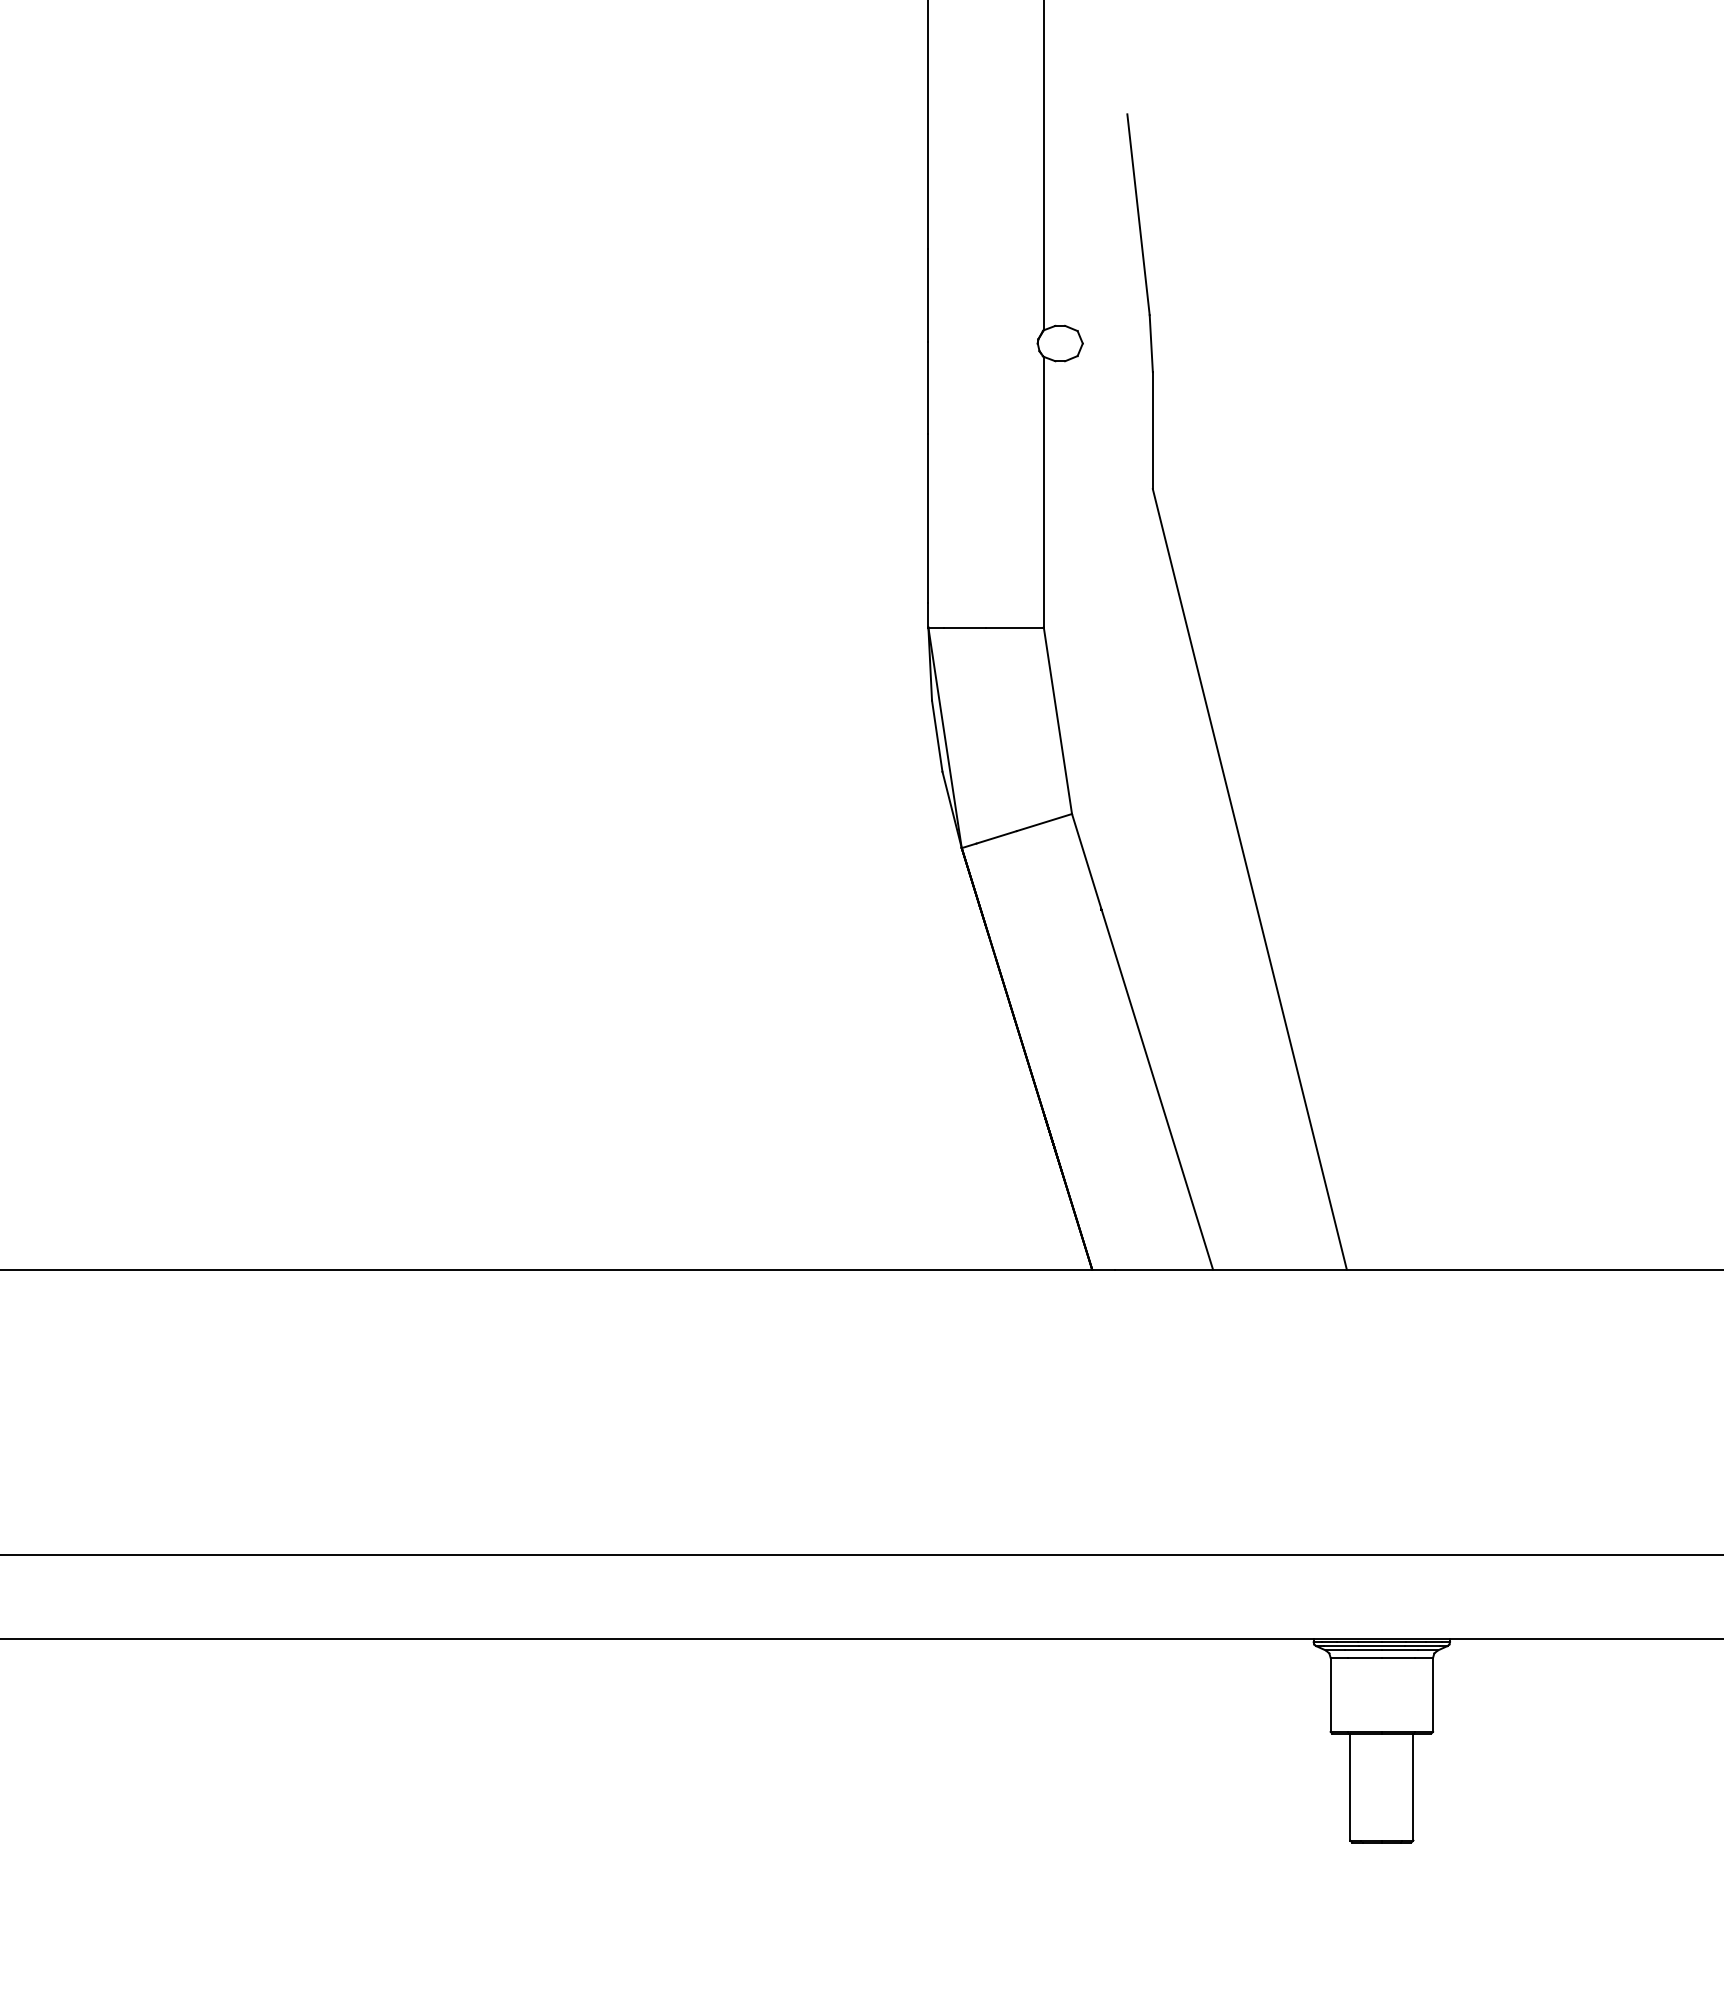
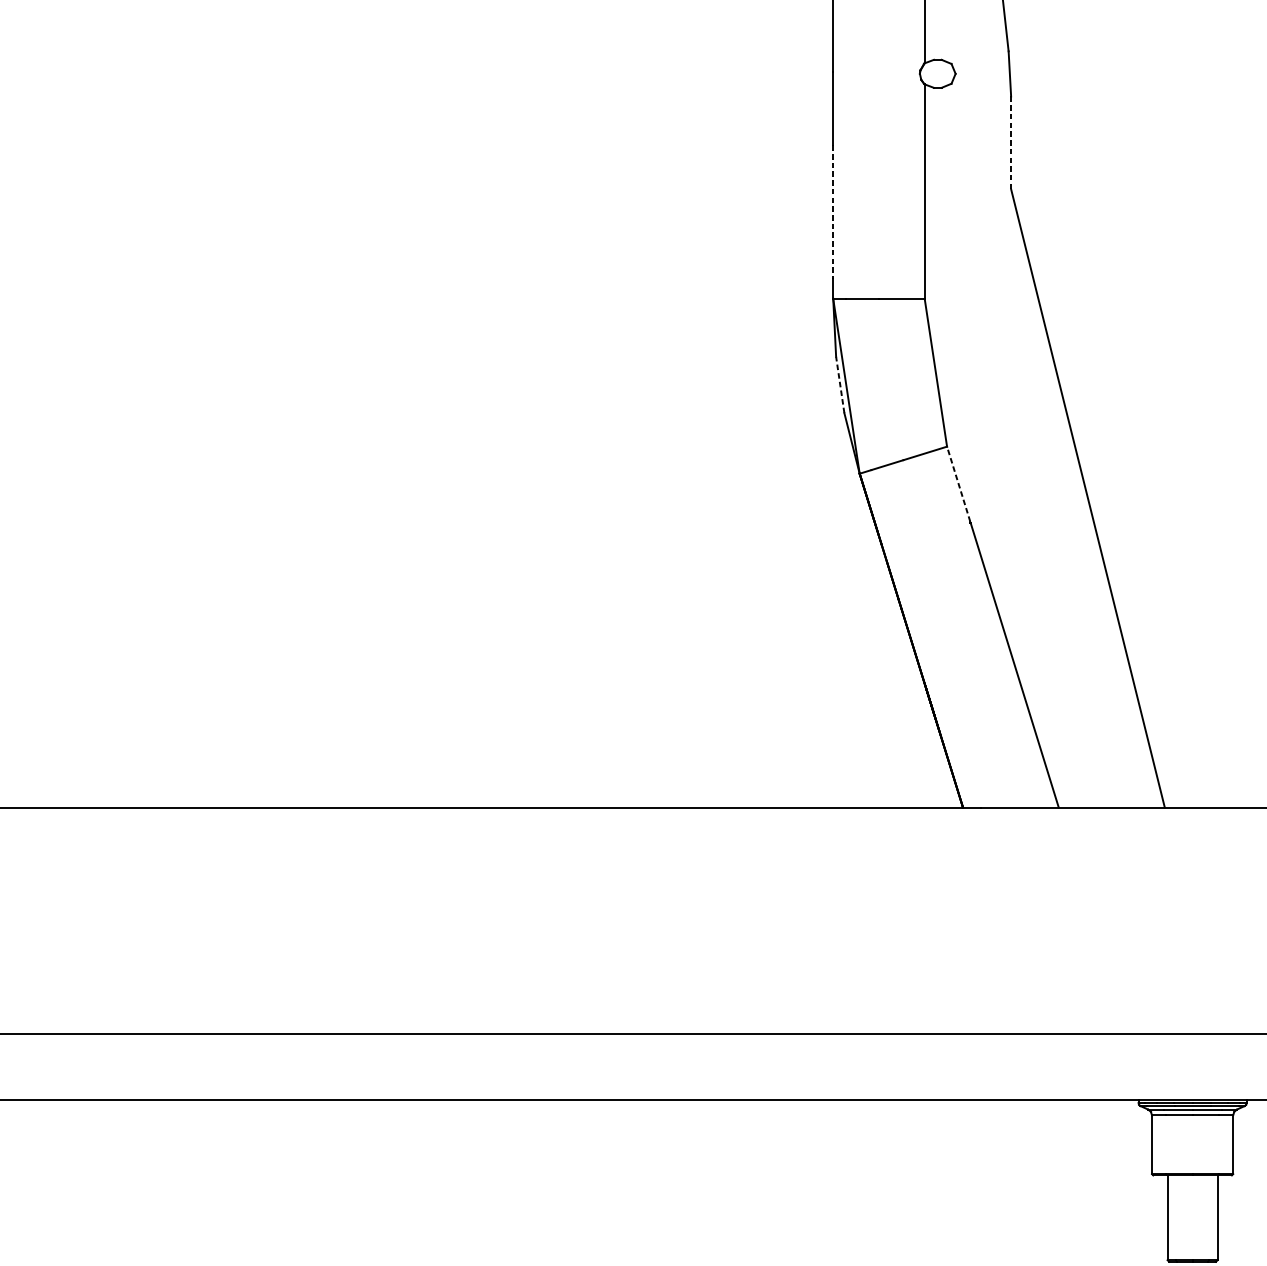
line: (1152, 430) -> (1010, 142), solid -> dashed
line: (928, 518) -> (833, 212), solid -> dashed
line: (937, 736) -> (840, 385), solid -> dashed
line: (1086, 861) -> (958, 484), solid -> dashed

